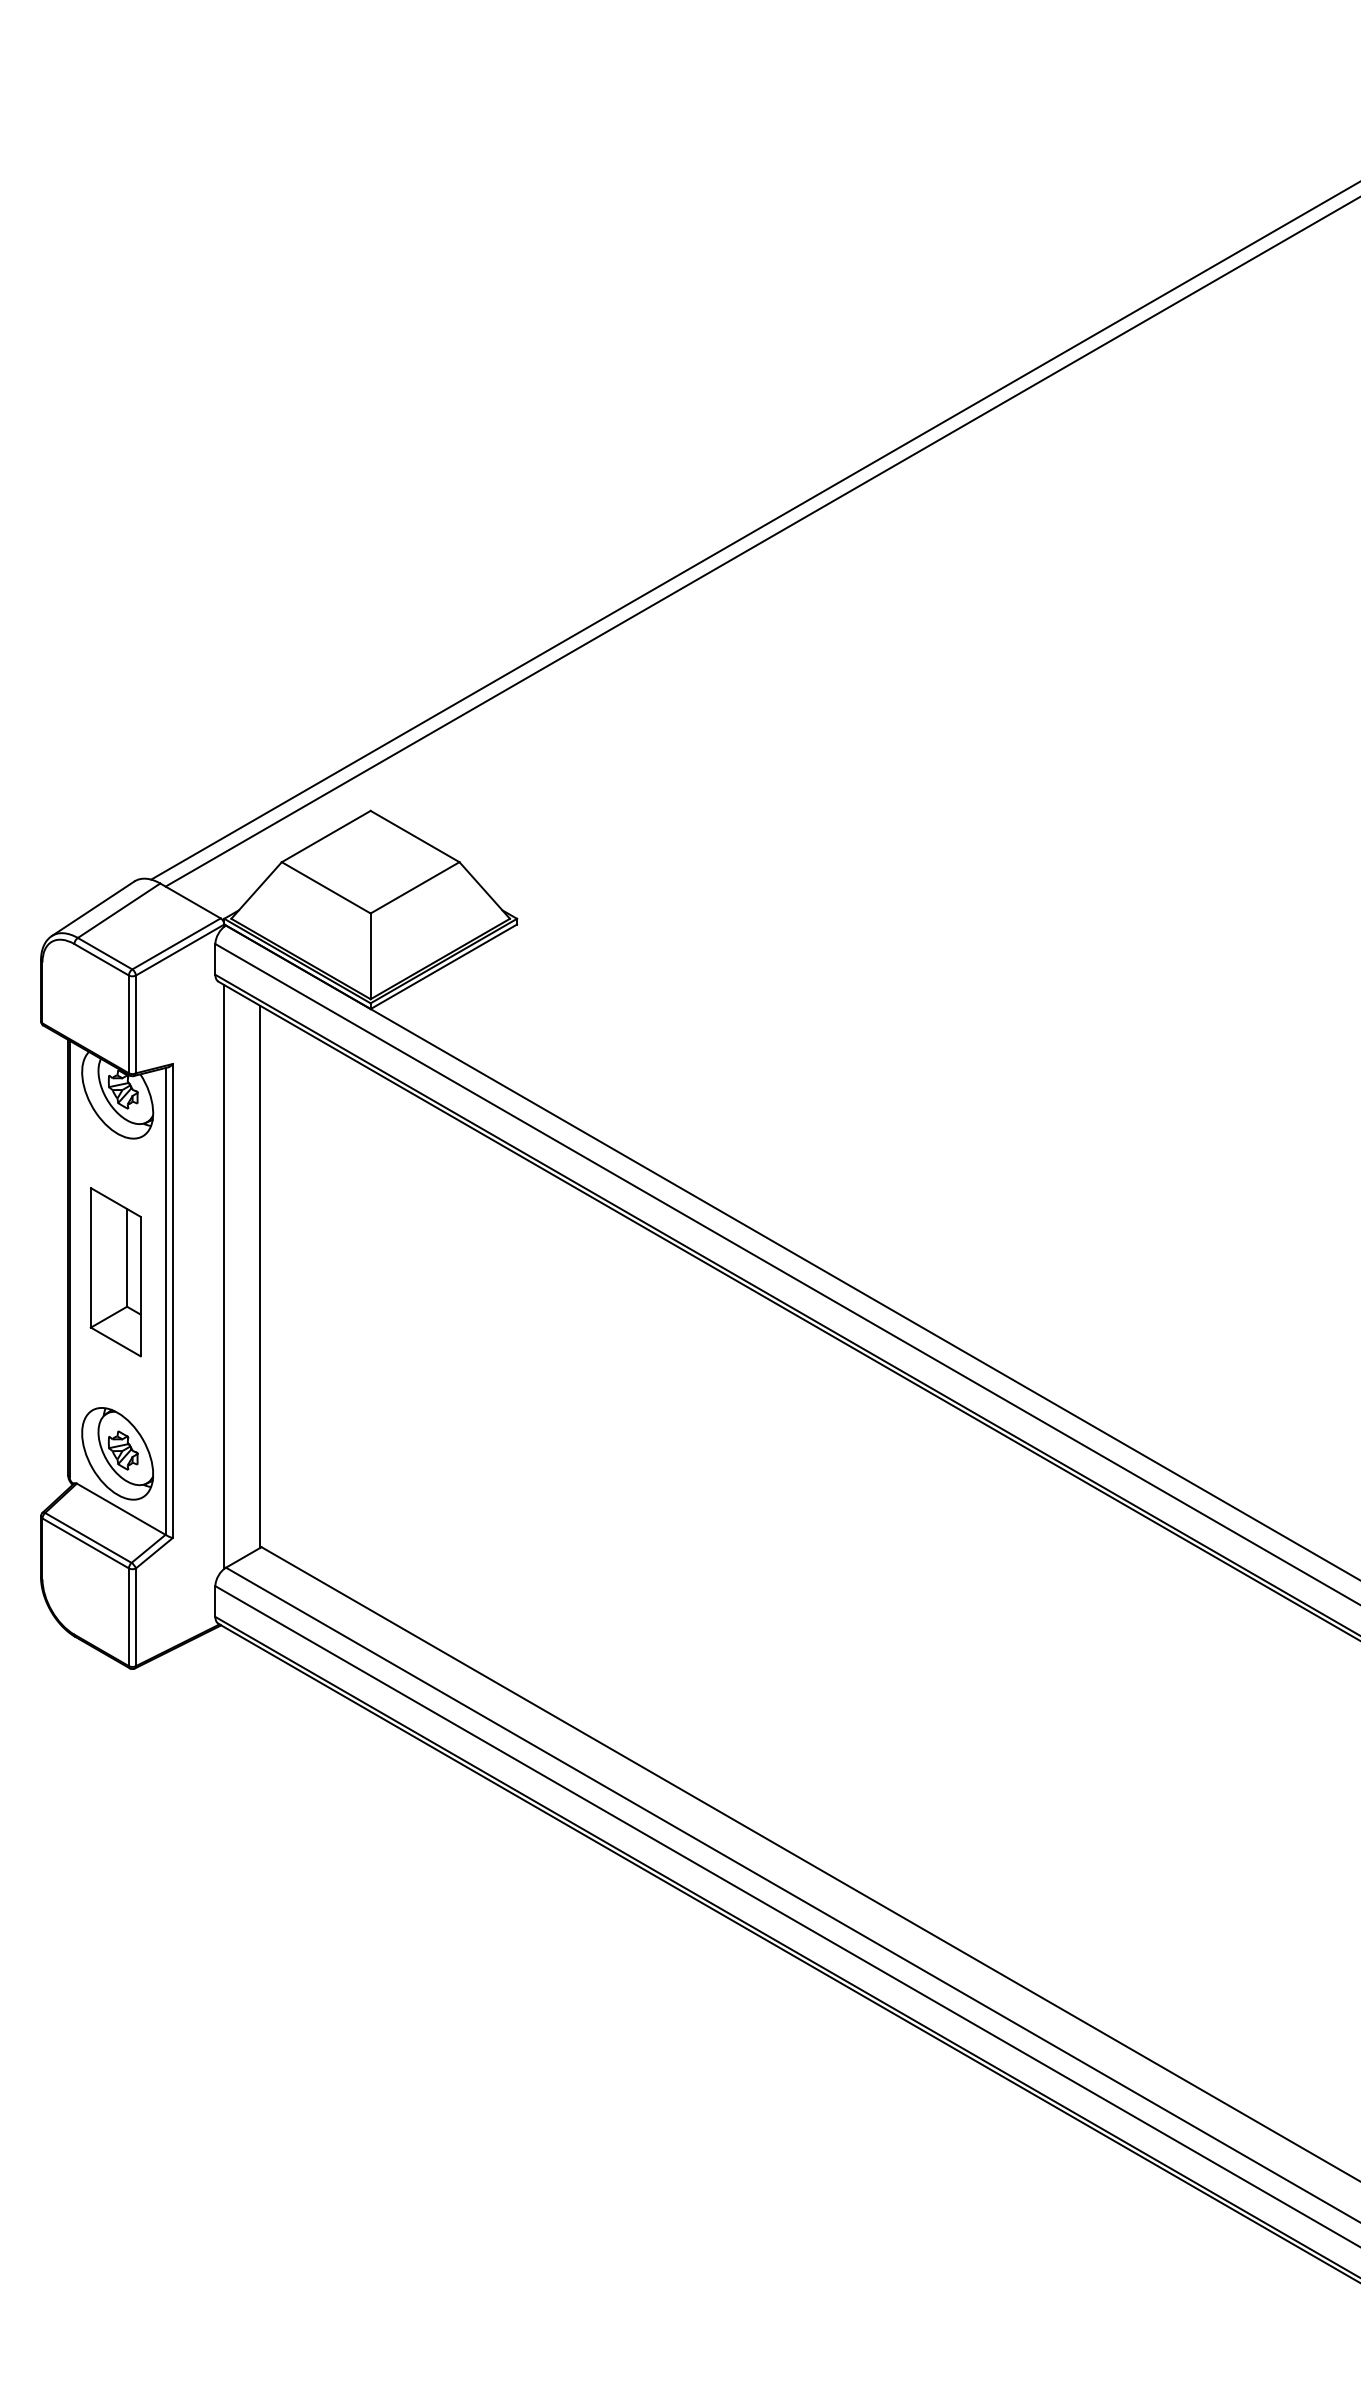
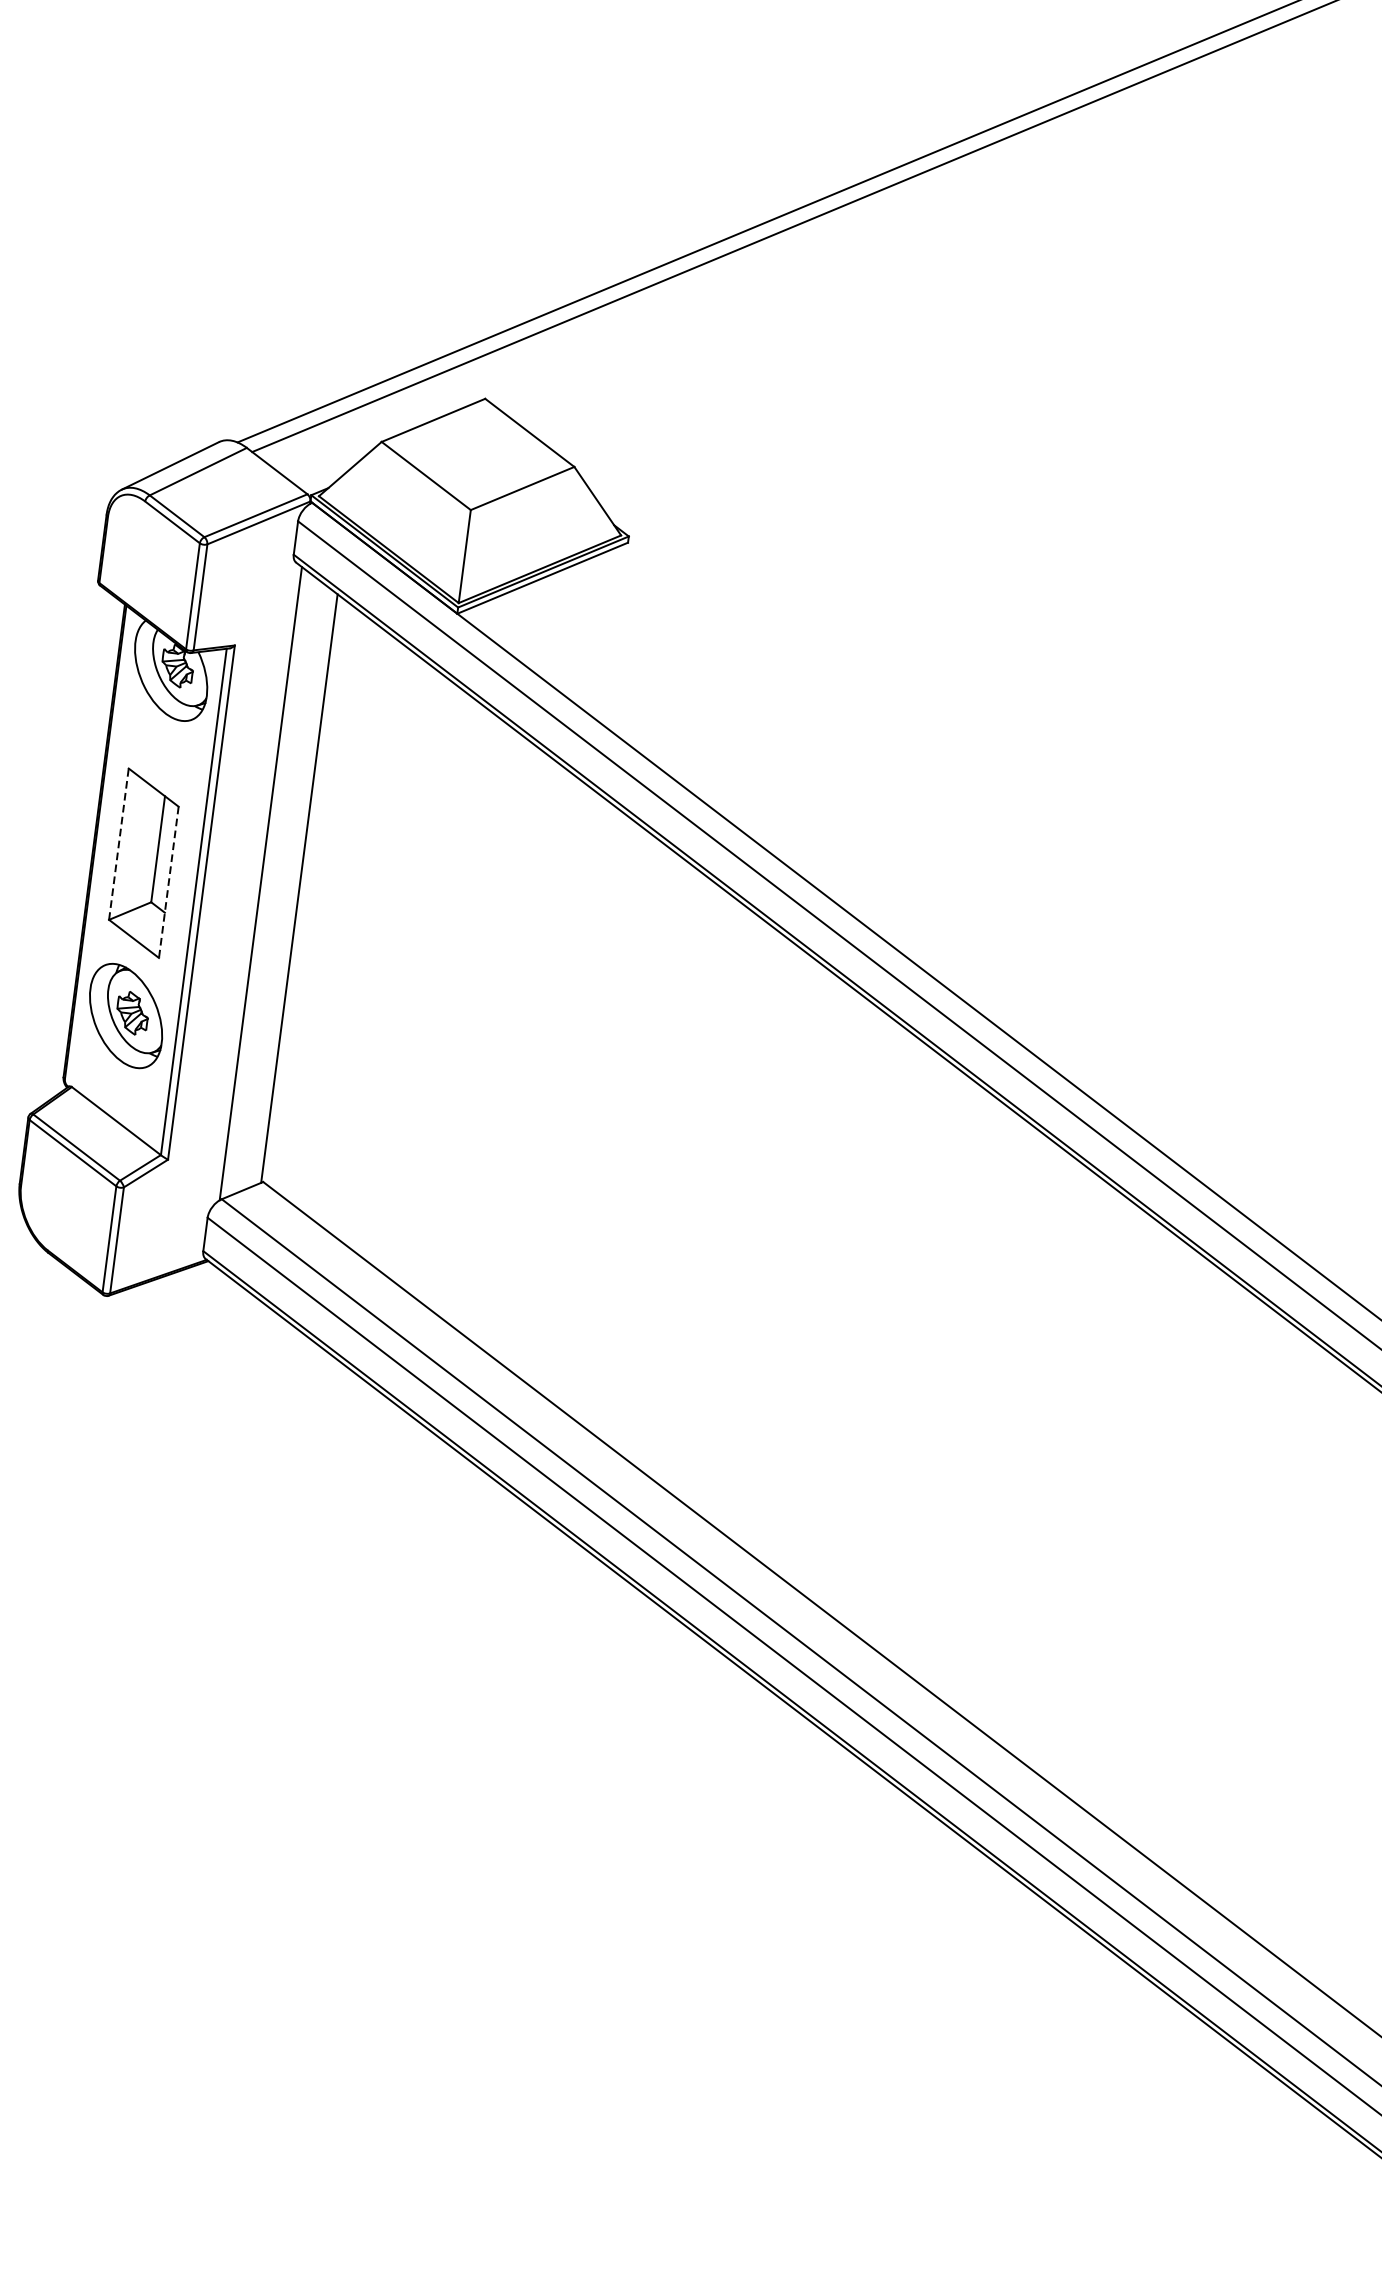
line: (90, 1257) -> (118, 843), solid -> dashed
line: (140, 1286) -> (168, 882), solid -> dashed
part: (117, 1453) -> (125, 1015), moved

